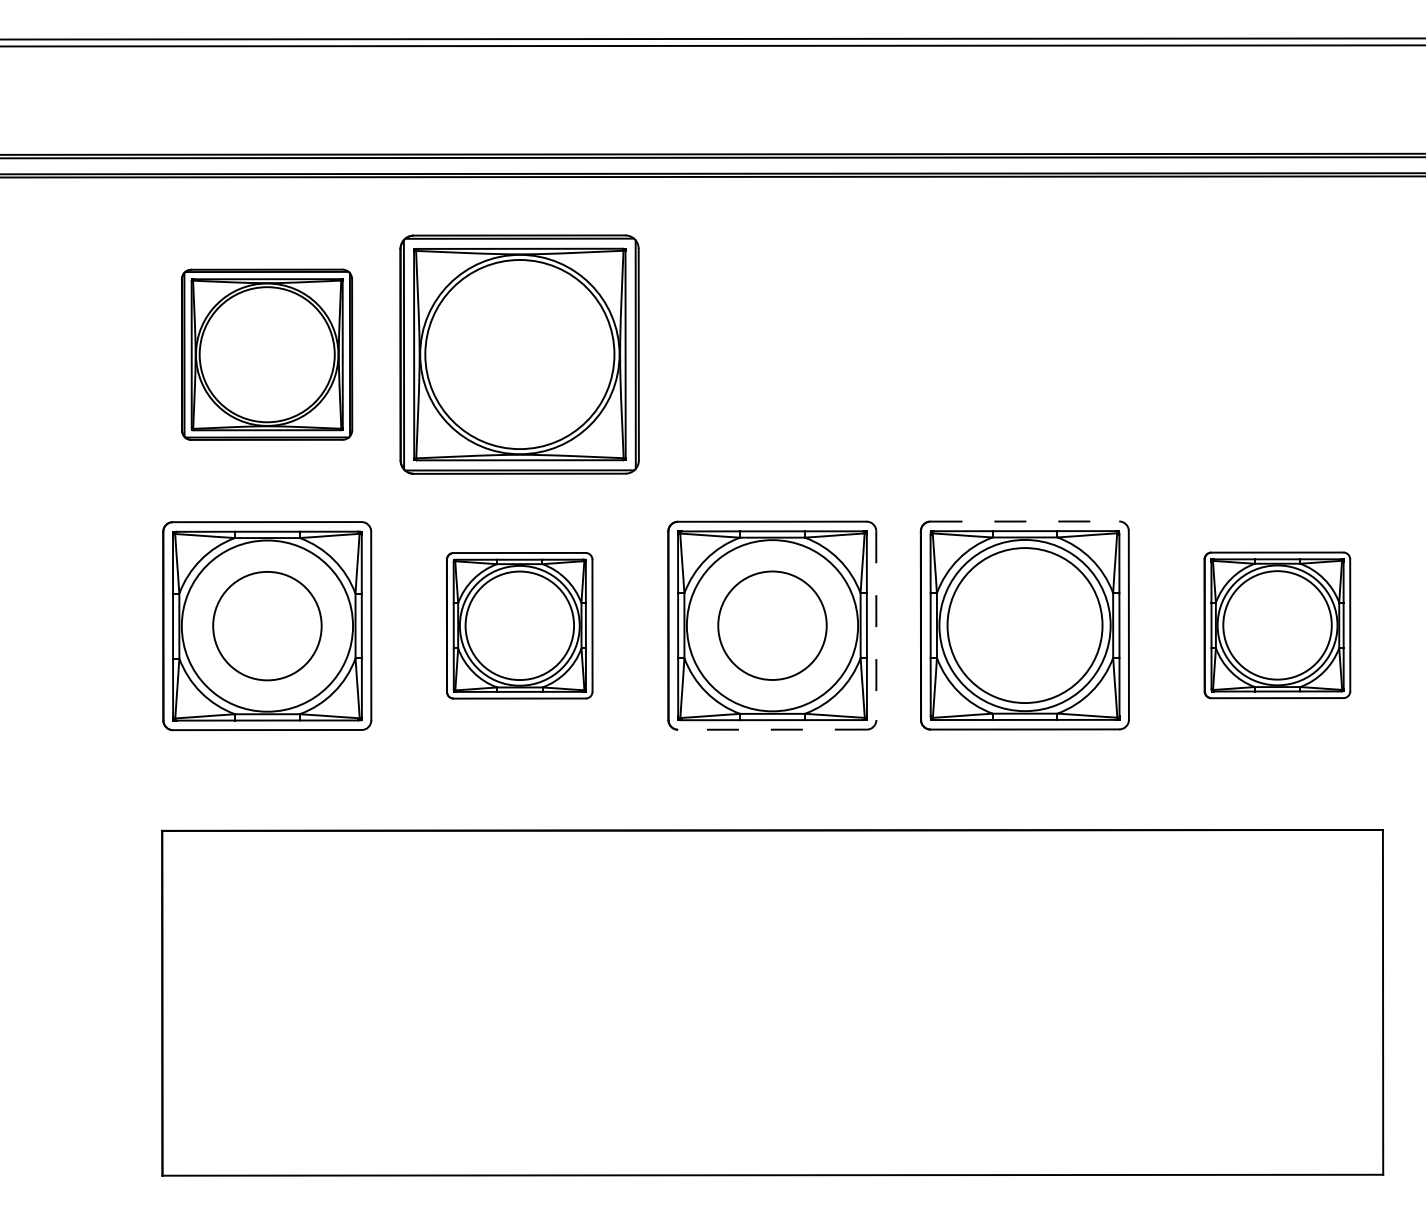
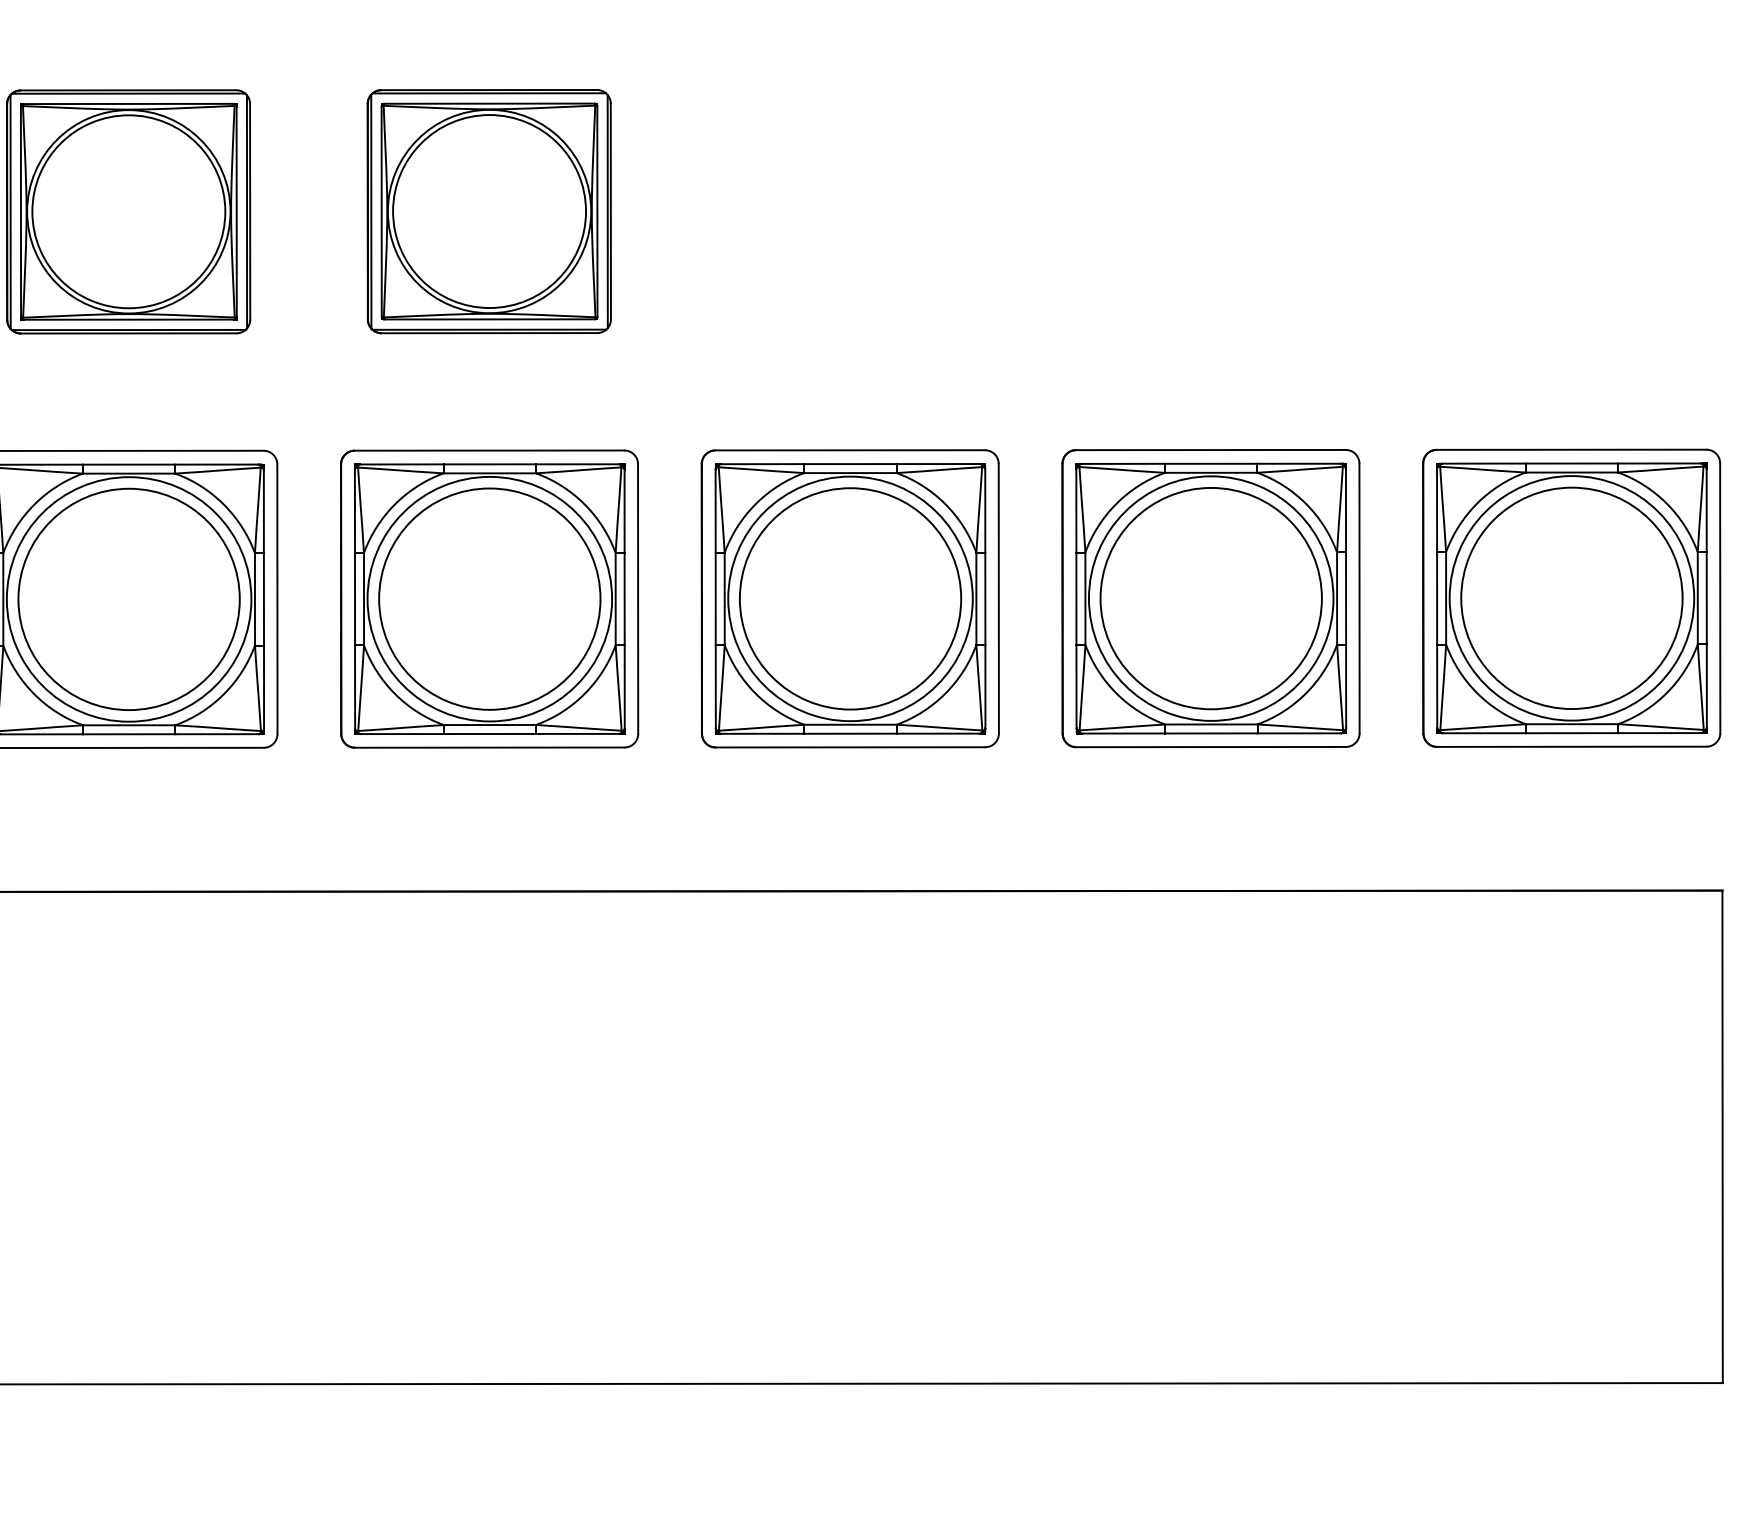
part: (519, 354) -> (489, 211), size x0.71
line: (1025, 521) -> (1211, 450), dashed -> solid
circle: (266, 625) -> (127, 598), size x1.43
part: (519, 625) -> (489, 598), size x1.43
circle: (772, 625) -> (850, 598), size x1.43
part: (1277, 625) -> (1571, 598), size x1.43
line: (876, 626) -> (999, 599), dashed -> solid
line: (771, 729) -> (849, 747), dashed -> solid

